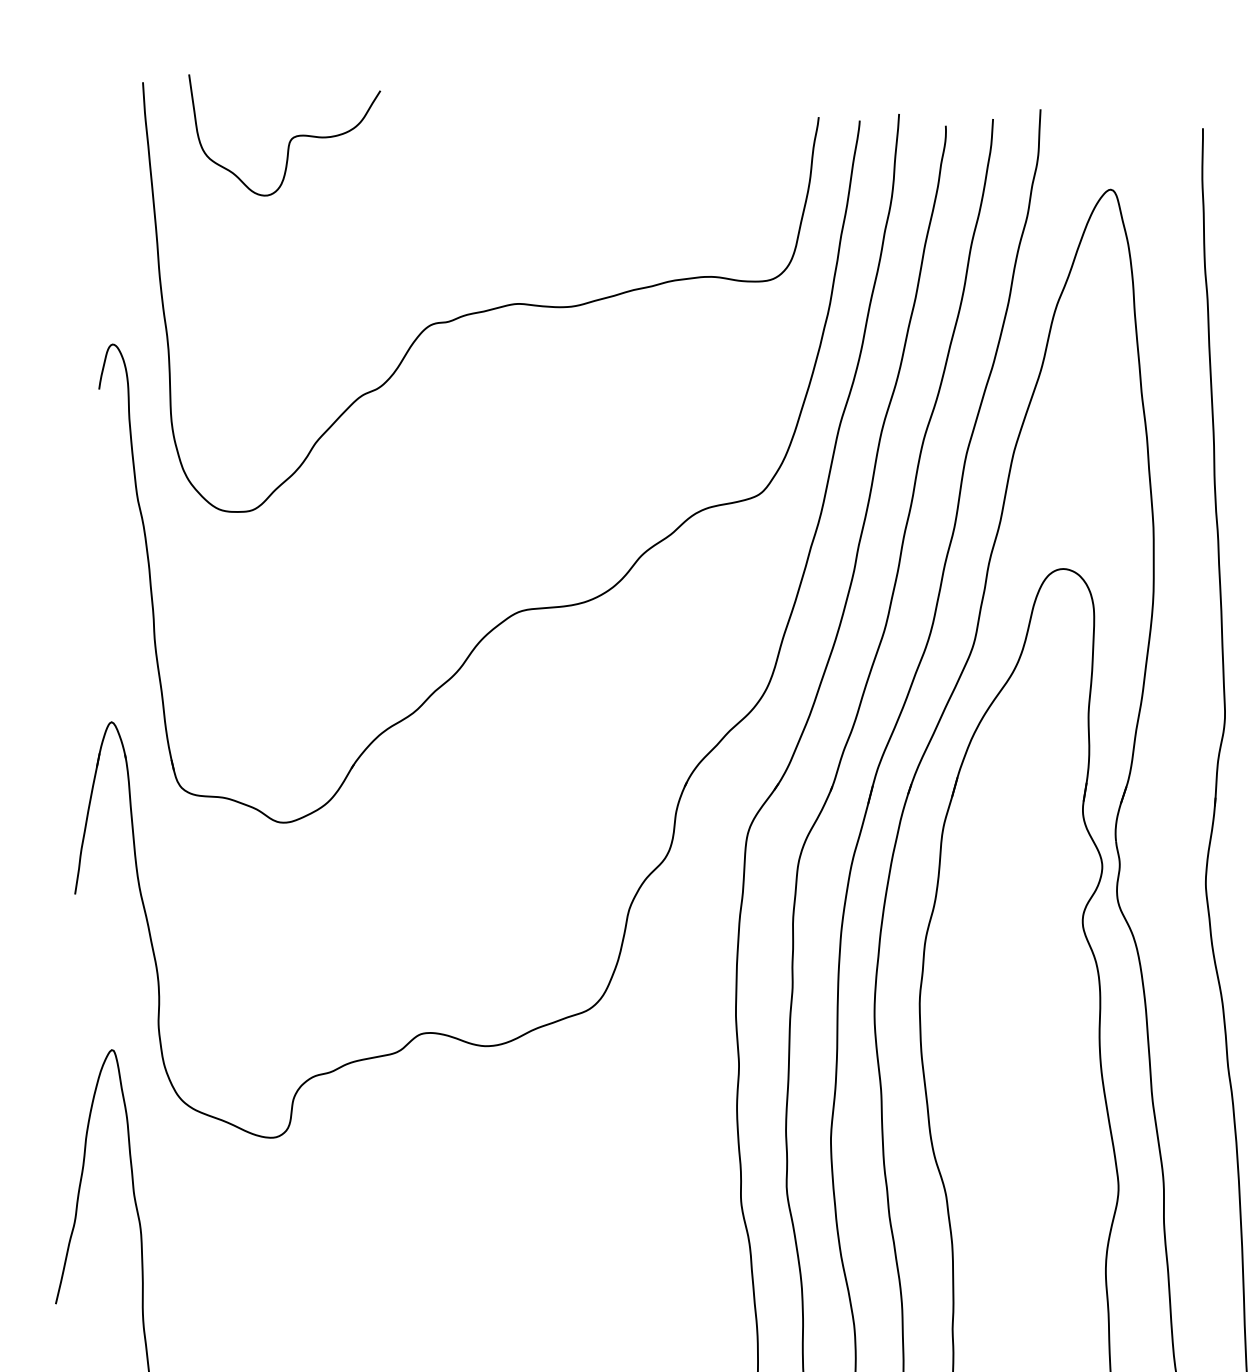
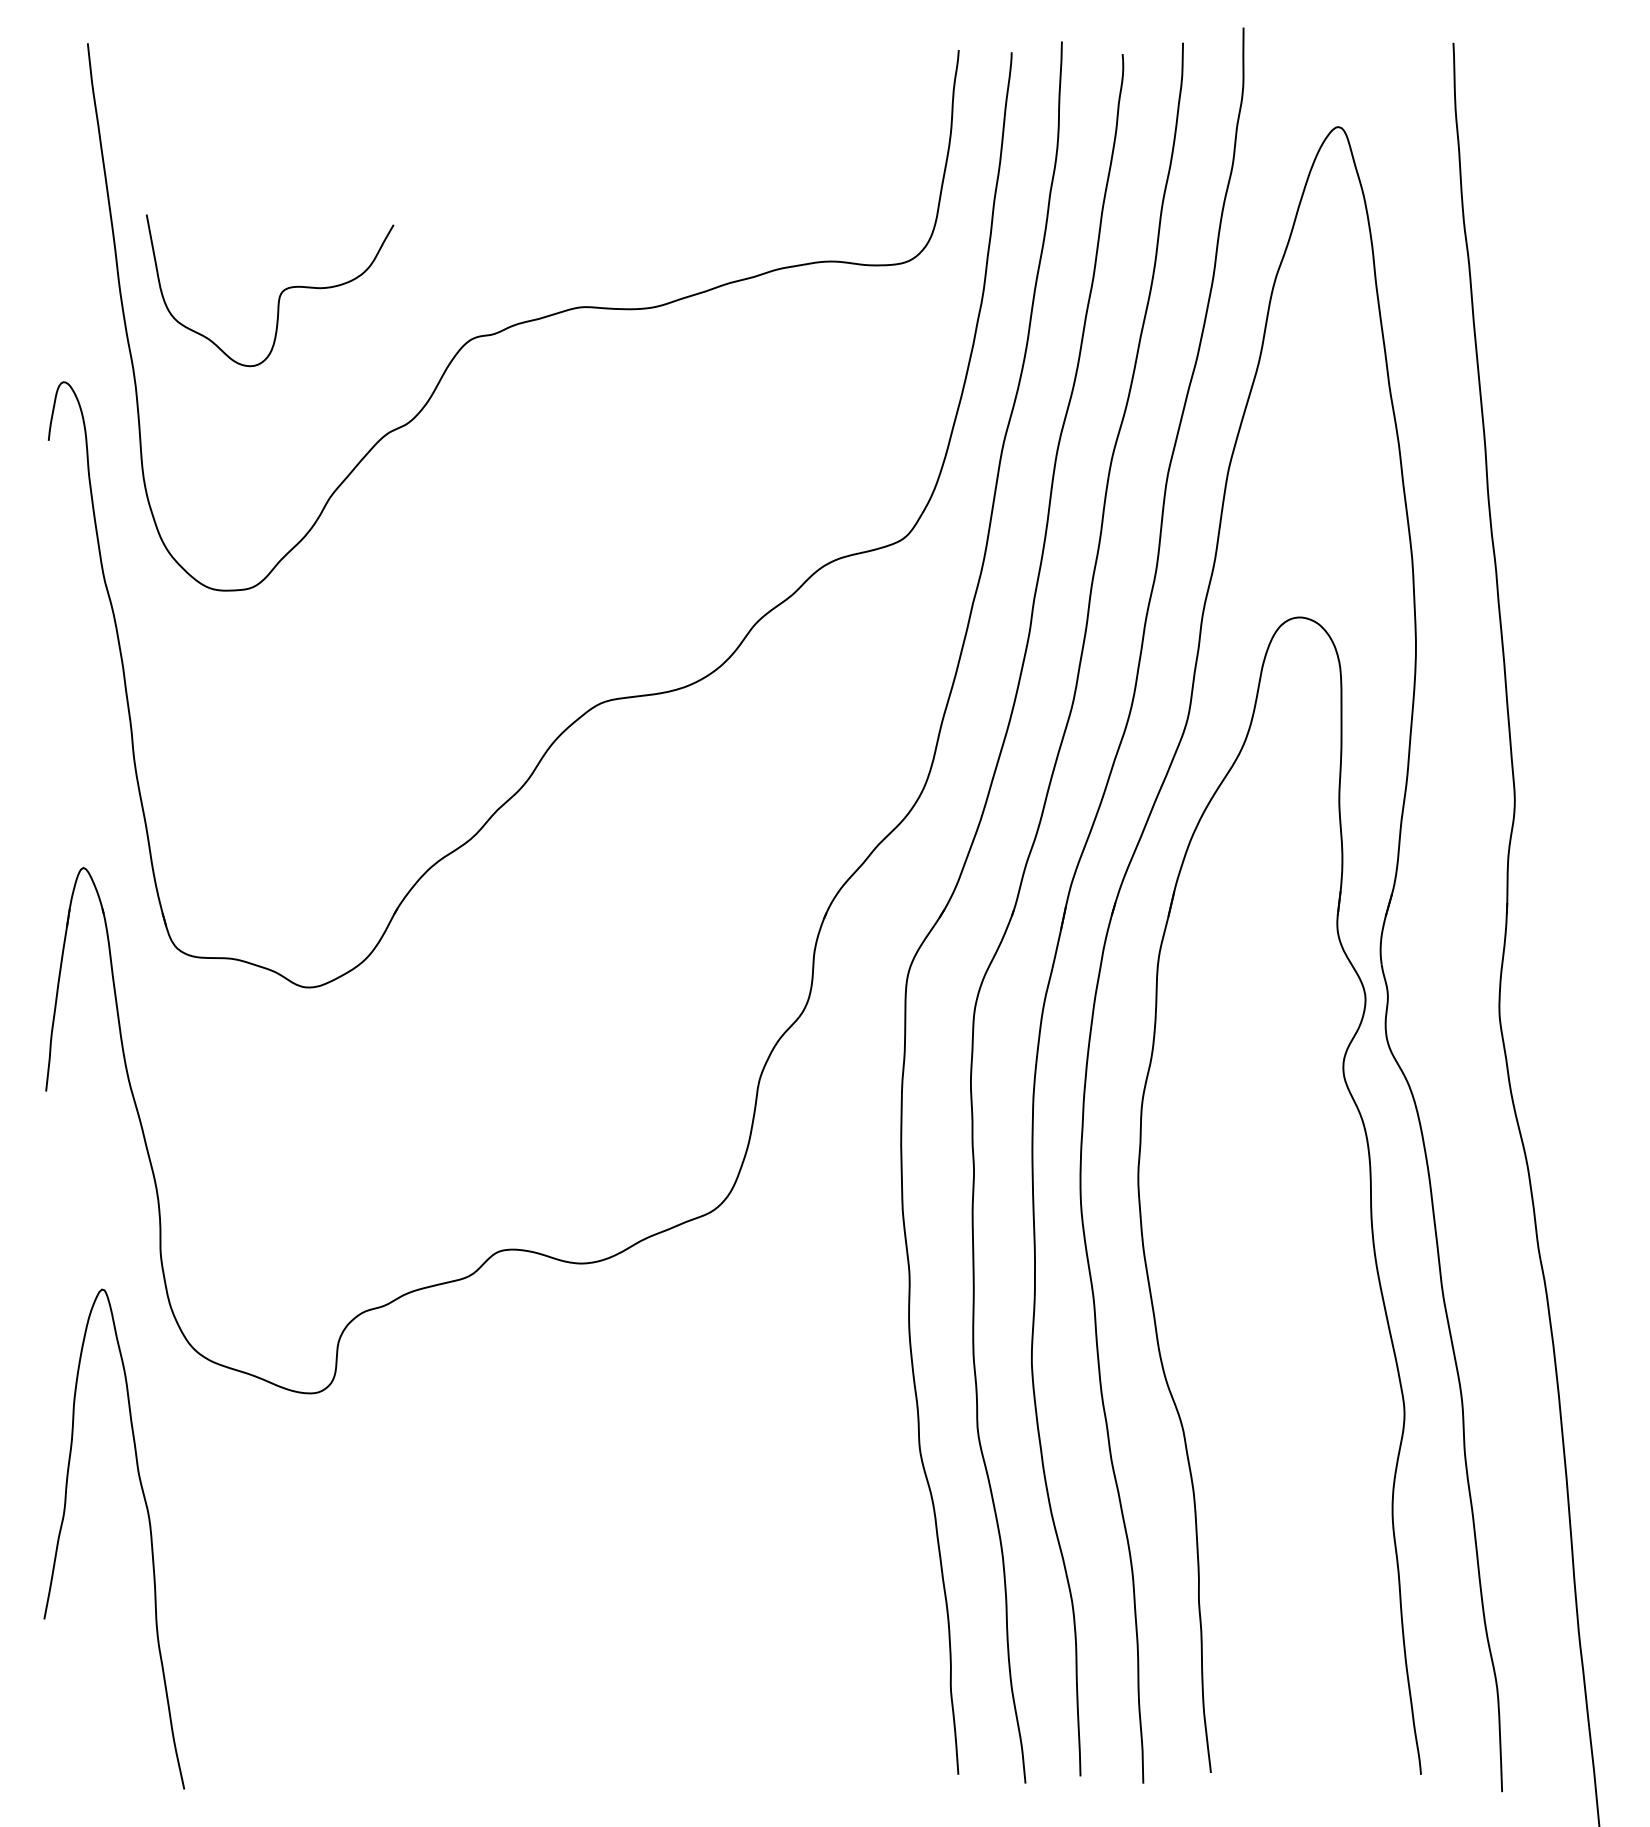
curve: (289, 140) -> (279, 294), moved

